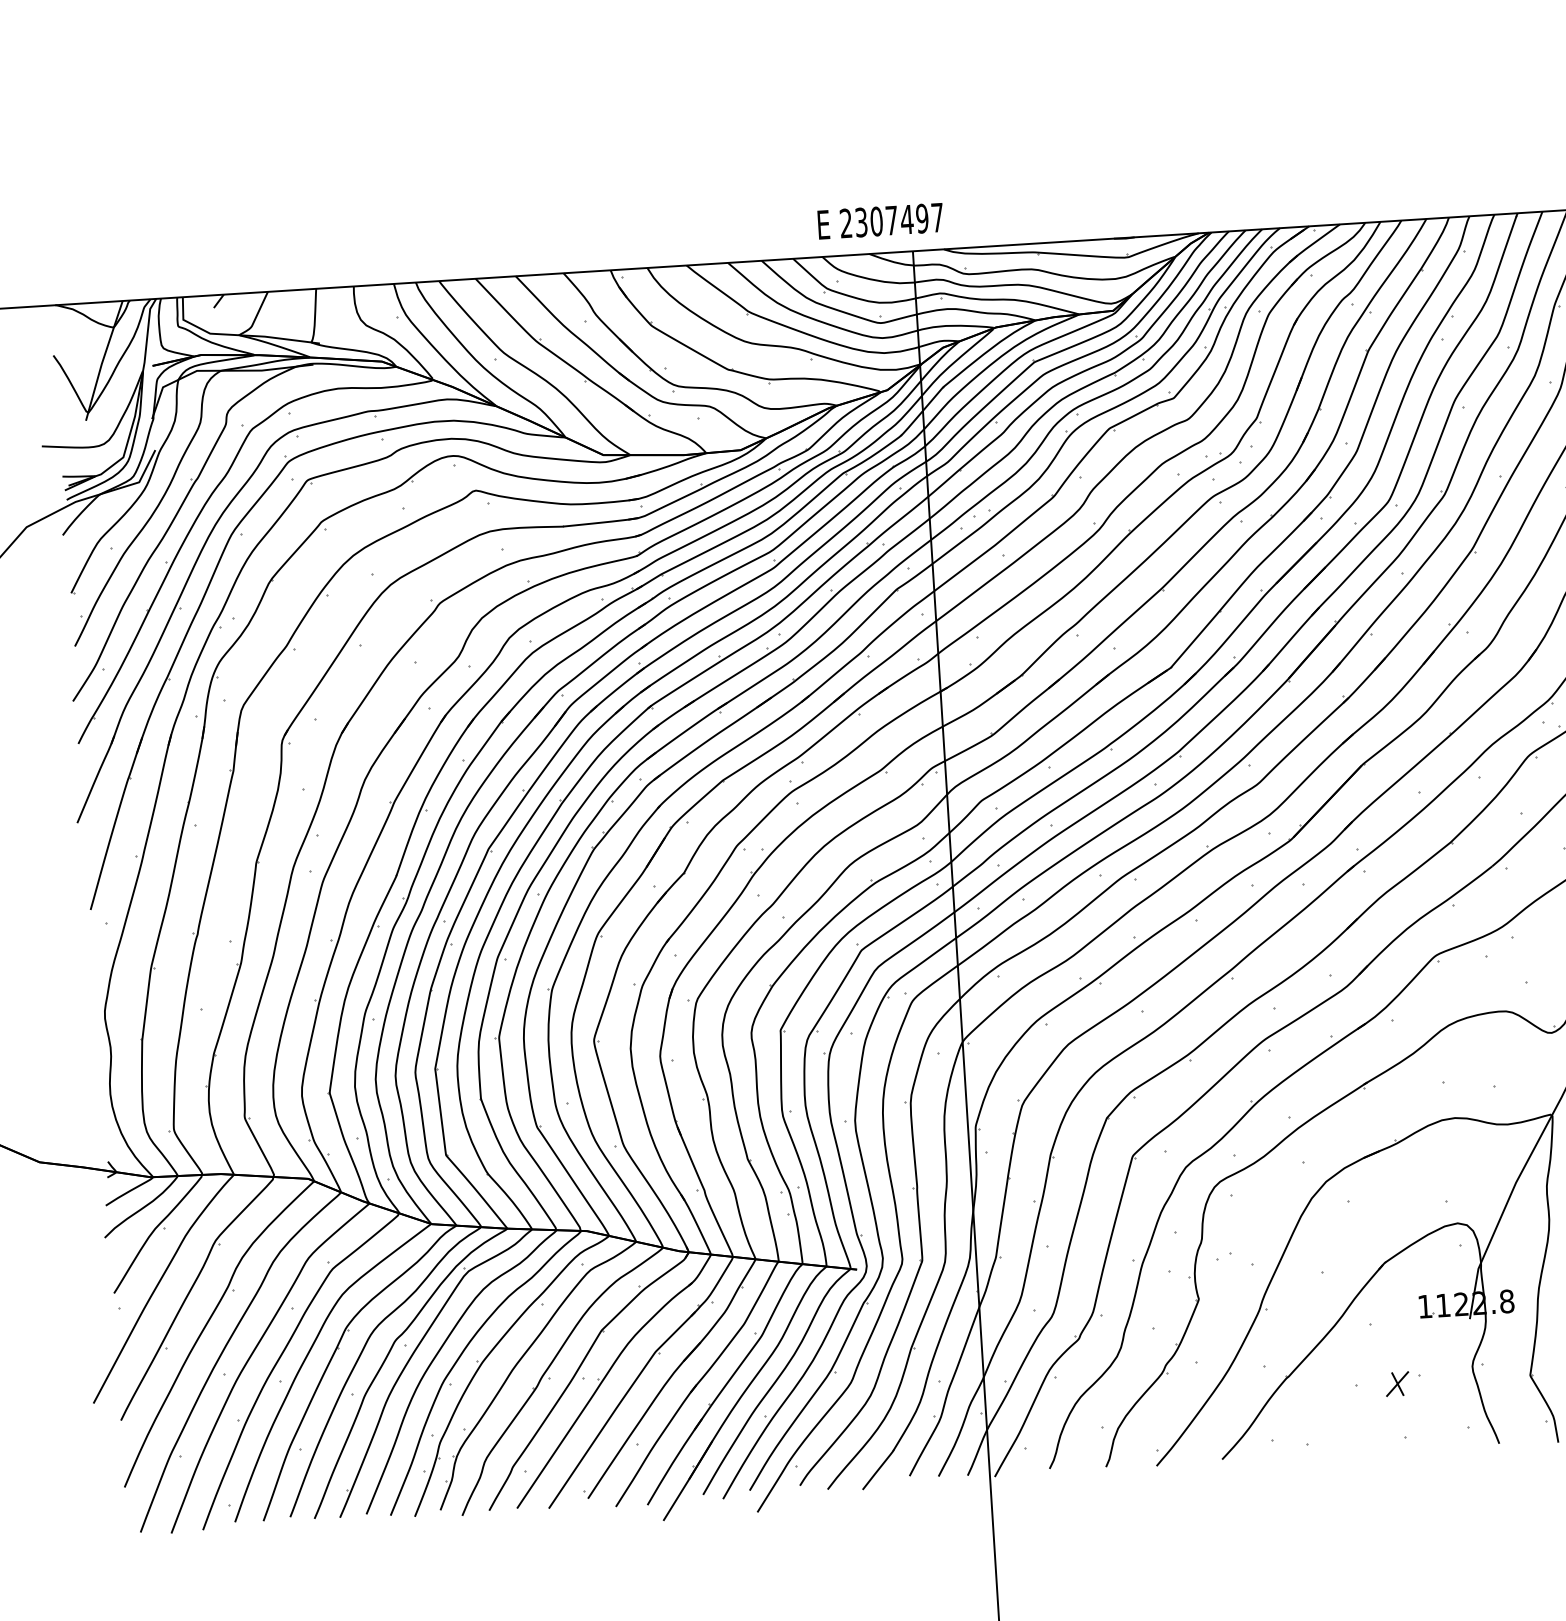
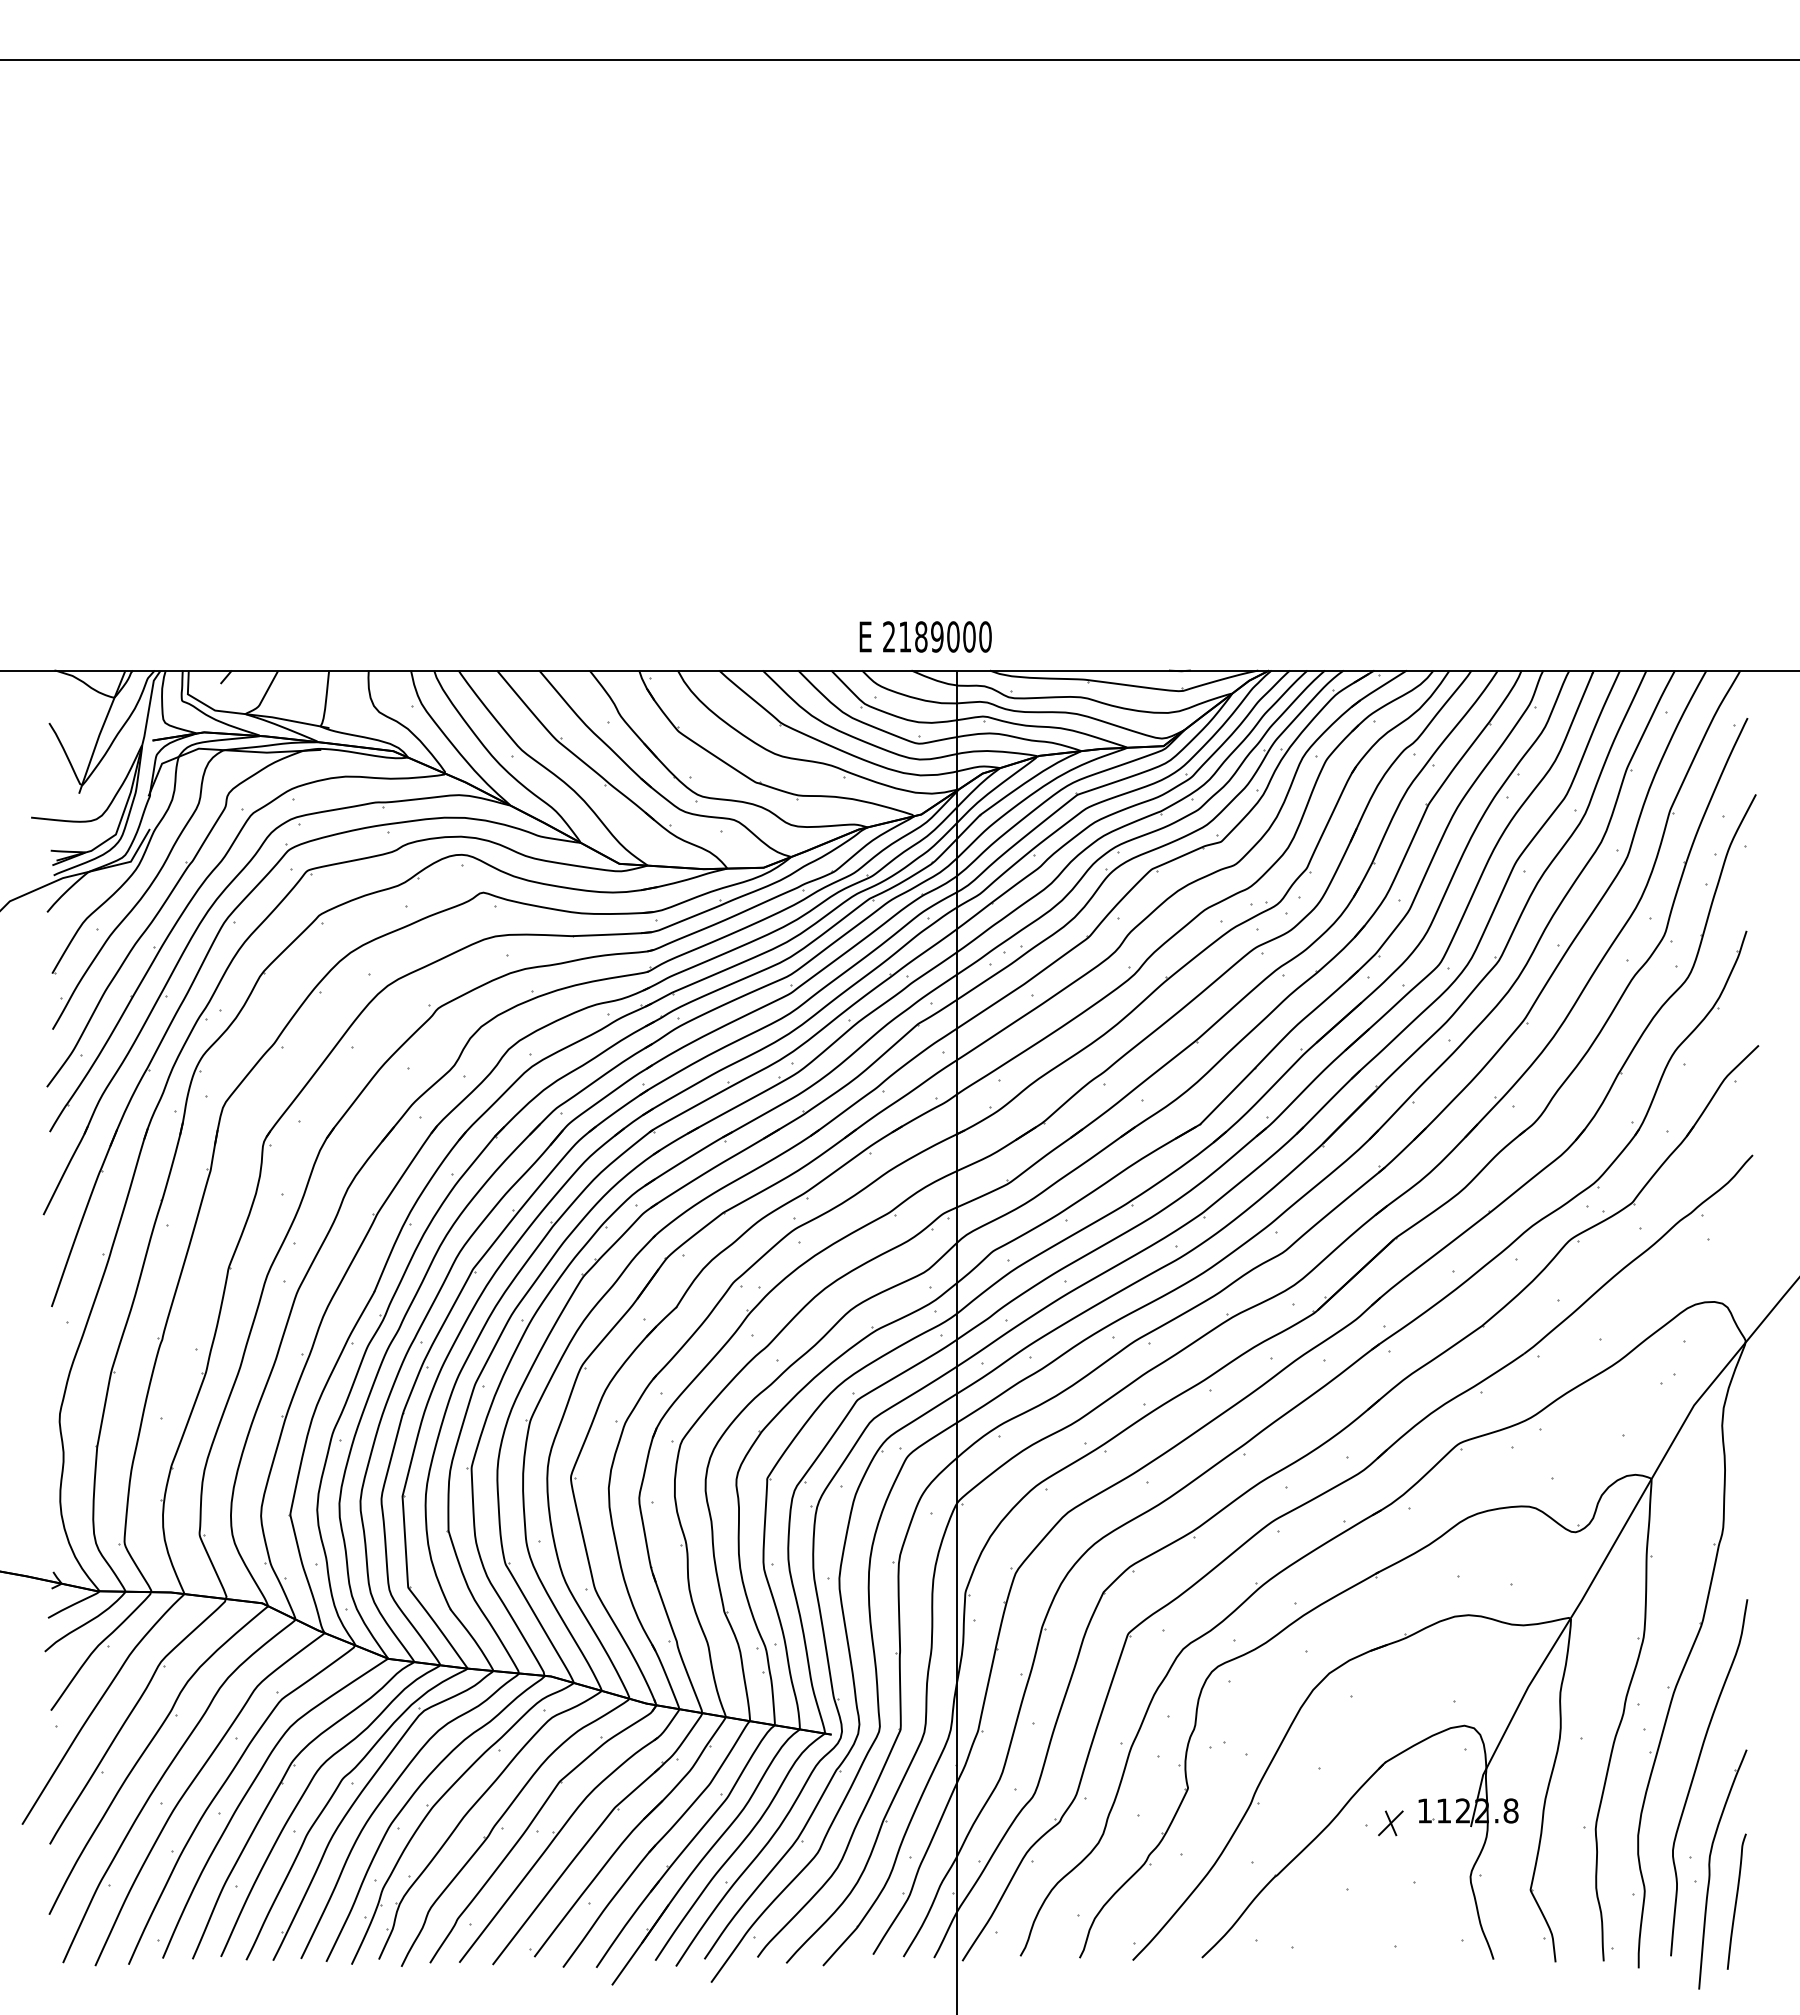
text: (899, 219) -> (945, 636), 2307497 -> 2189000
part: (1397, 1384) -> (1390, 1823), moved

